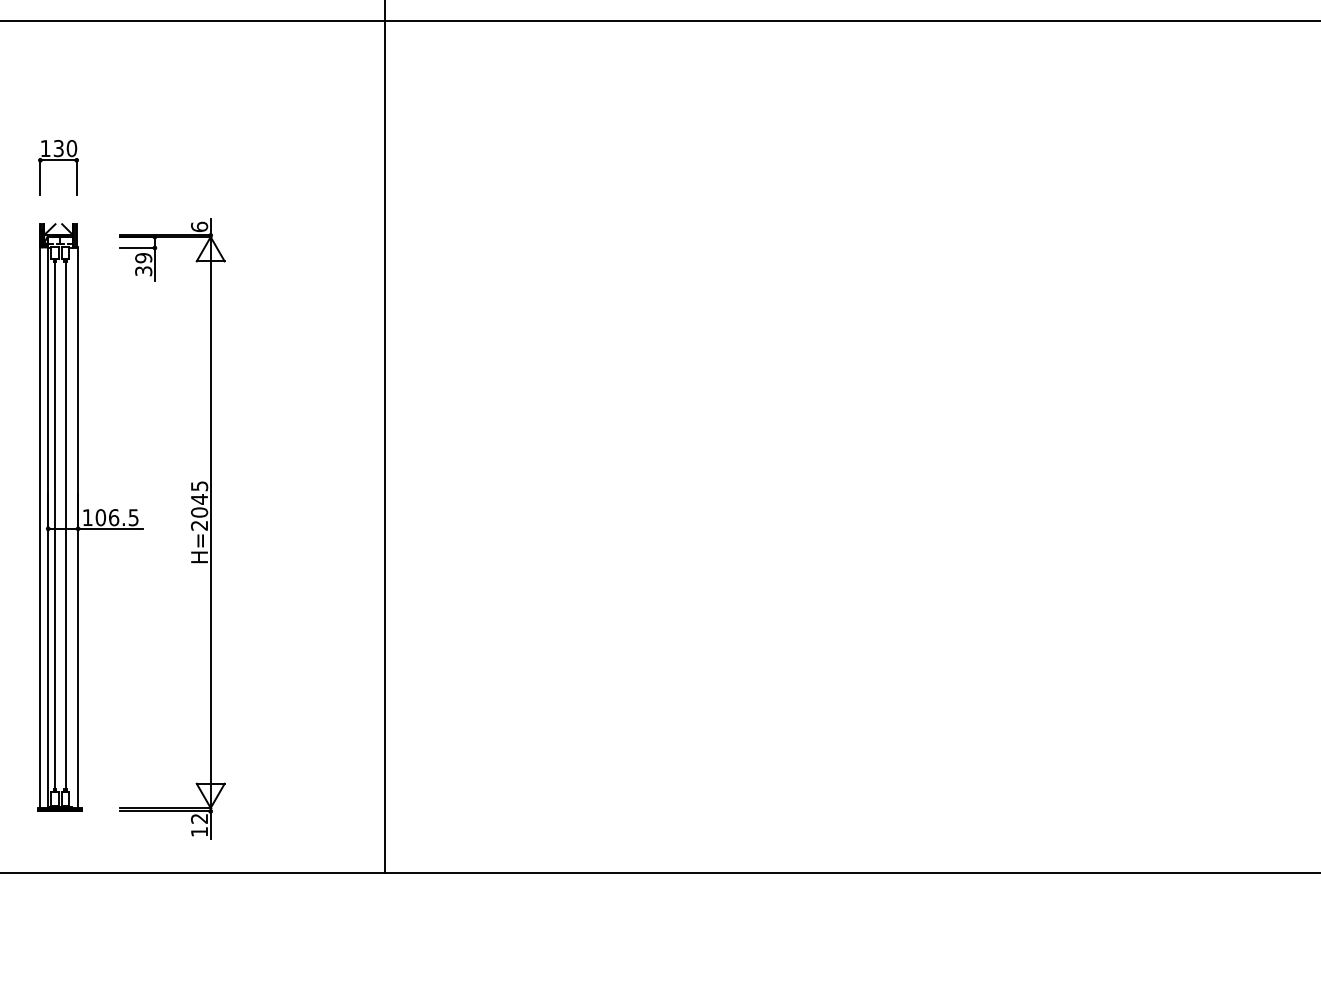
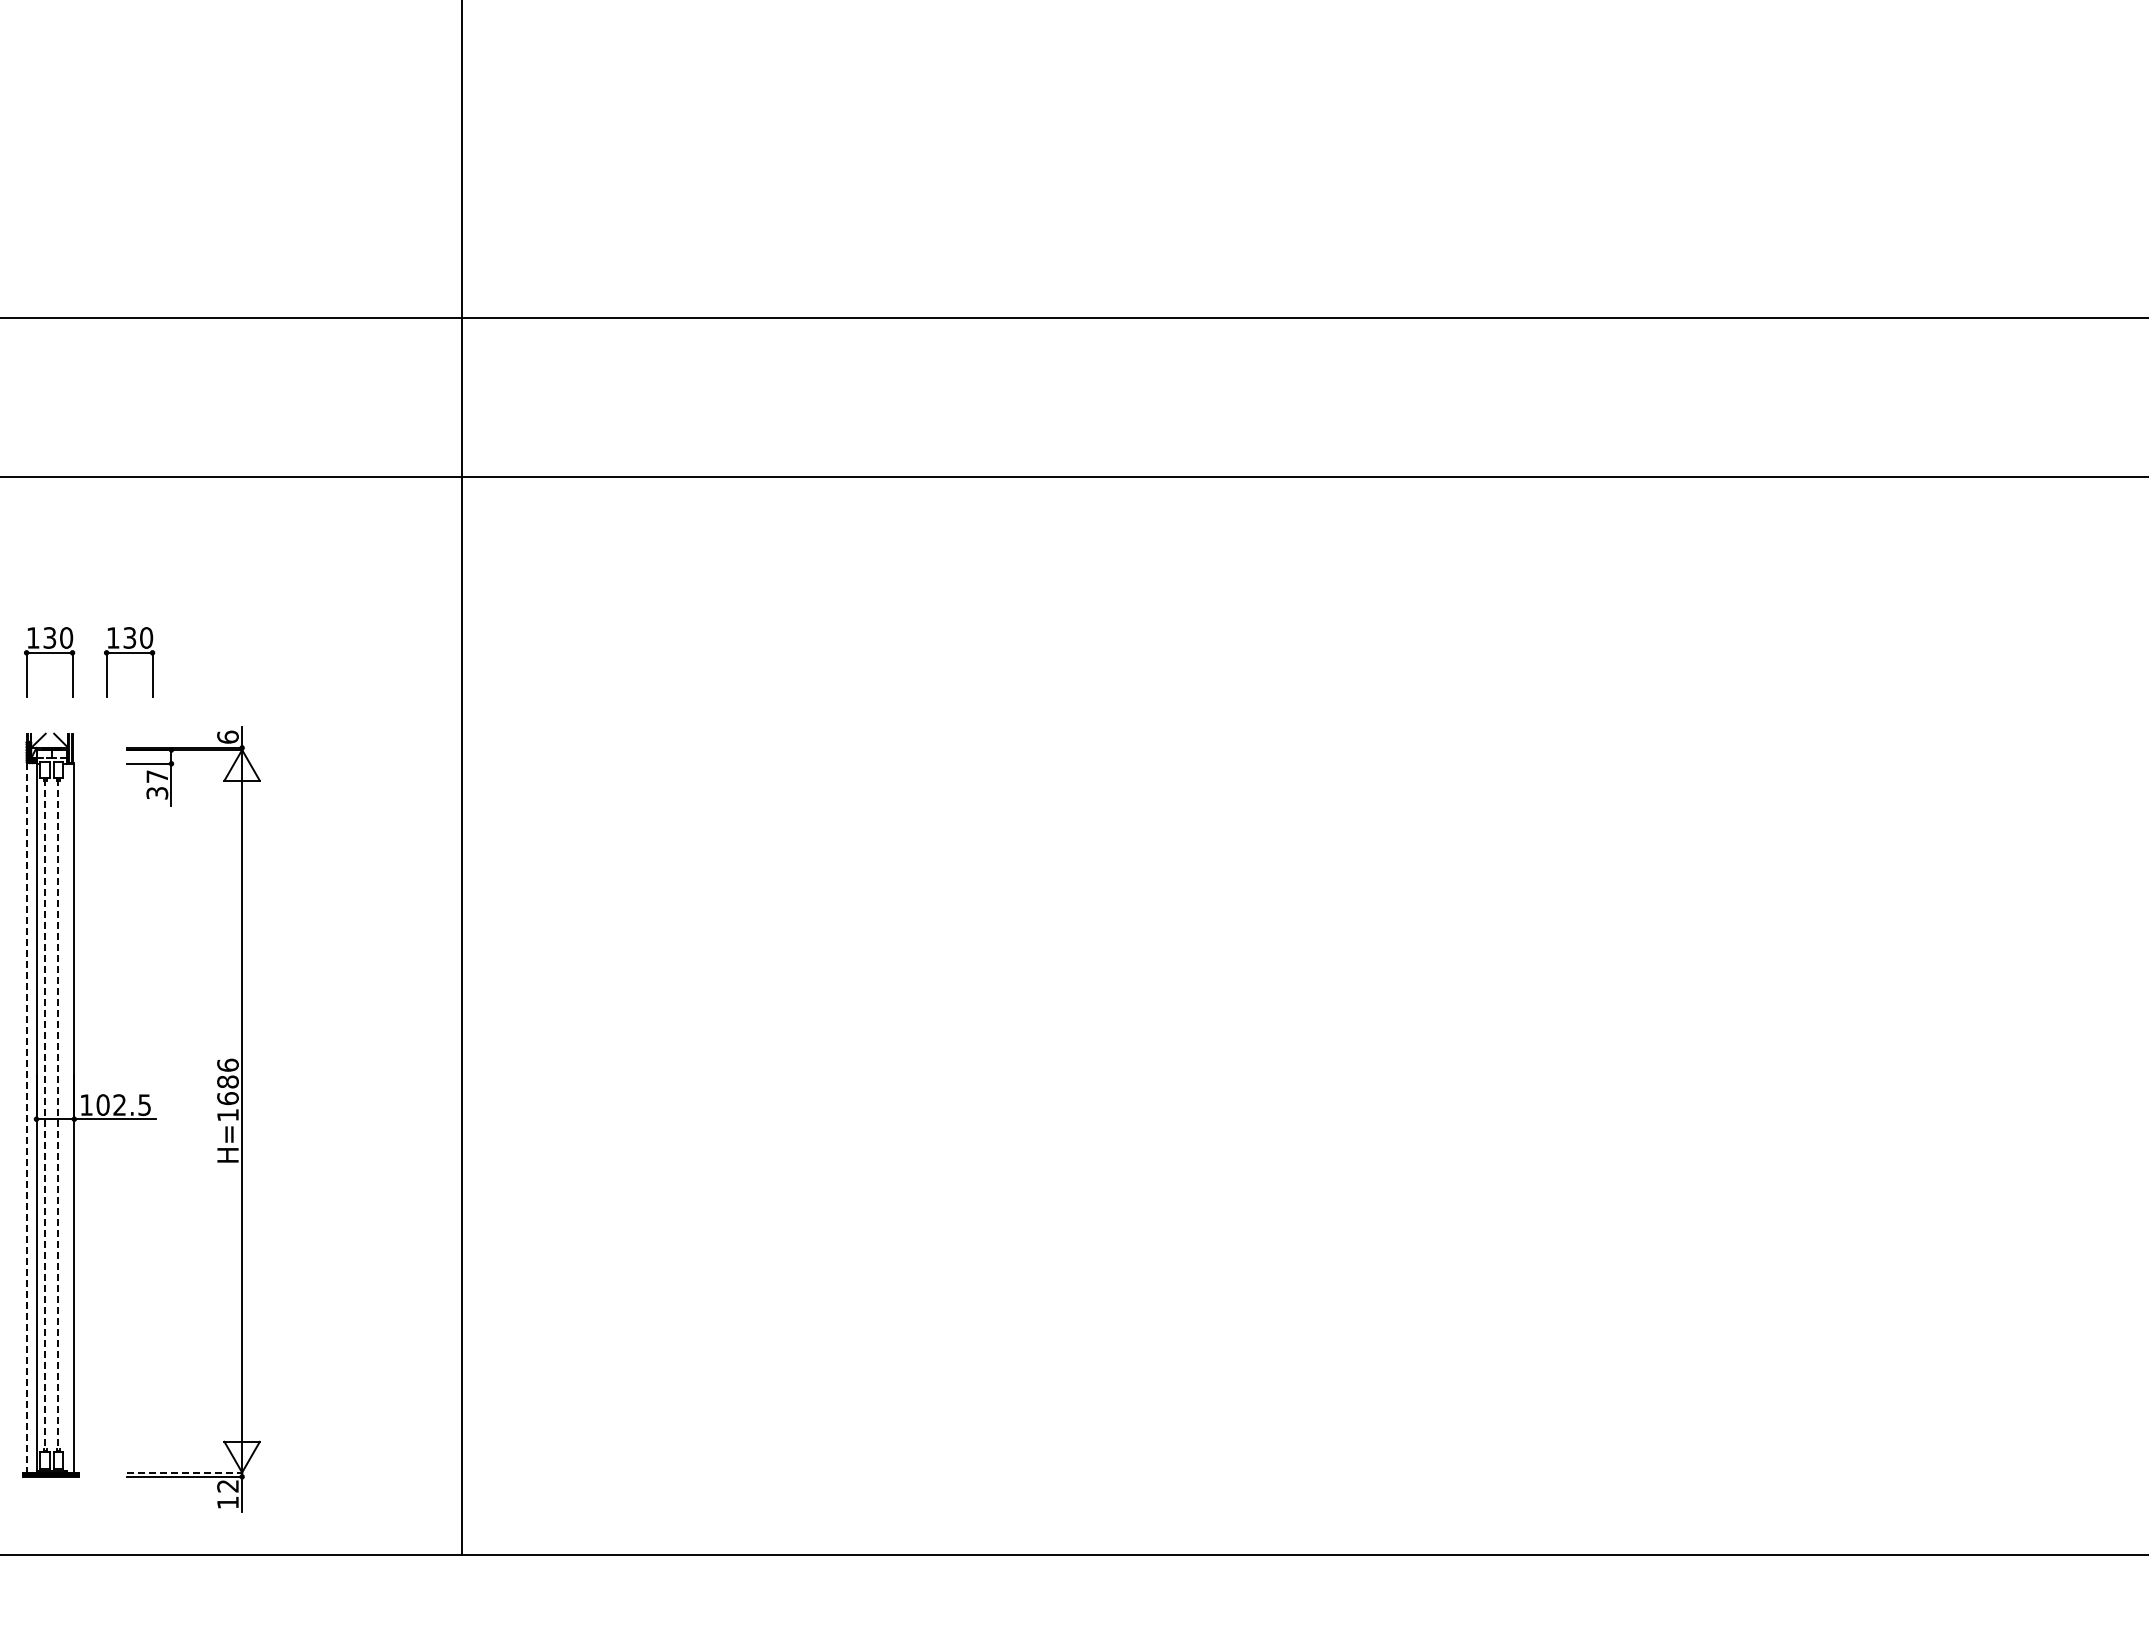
part: (121, 160) -> (129, 653), added
text: (143, 258) -> (157, 776), 39 -> 37
text: (199, 505) -> (227, 1089), H=2045 -> H=1686
text: (113, 517) -> (119, 1104), 106.5 -> 102.5
line: (54, 525) -> (44, 1115), solid -> dashed
line: (65, 525) -> (58, 1115), solid -> dashed
line: (40, 527) -> (26, 1117), solid -> dashed
line: (165, 807) -> (185, 1472), solid -> dashed

